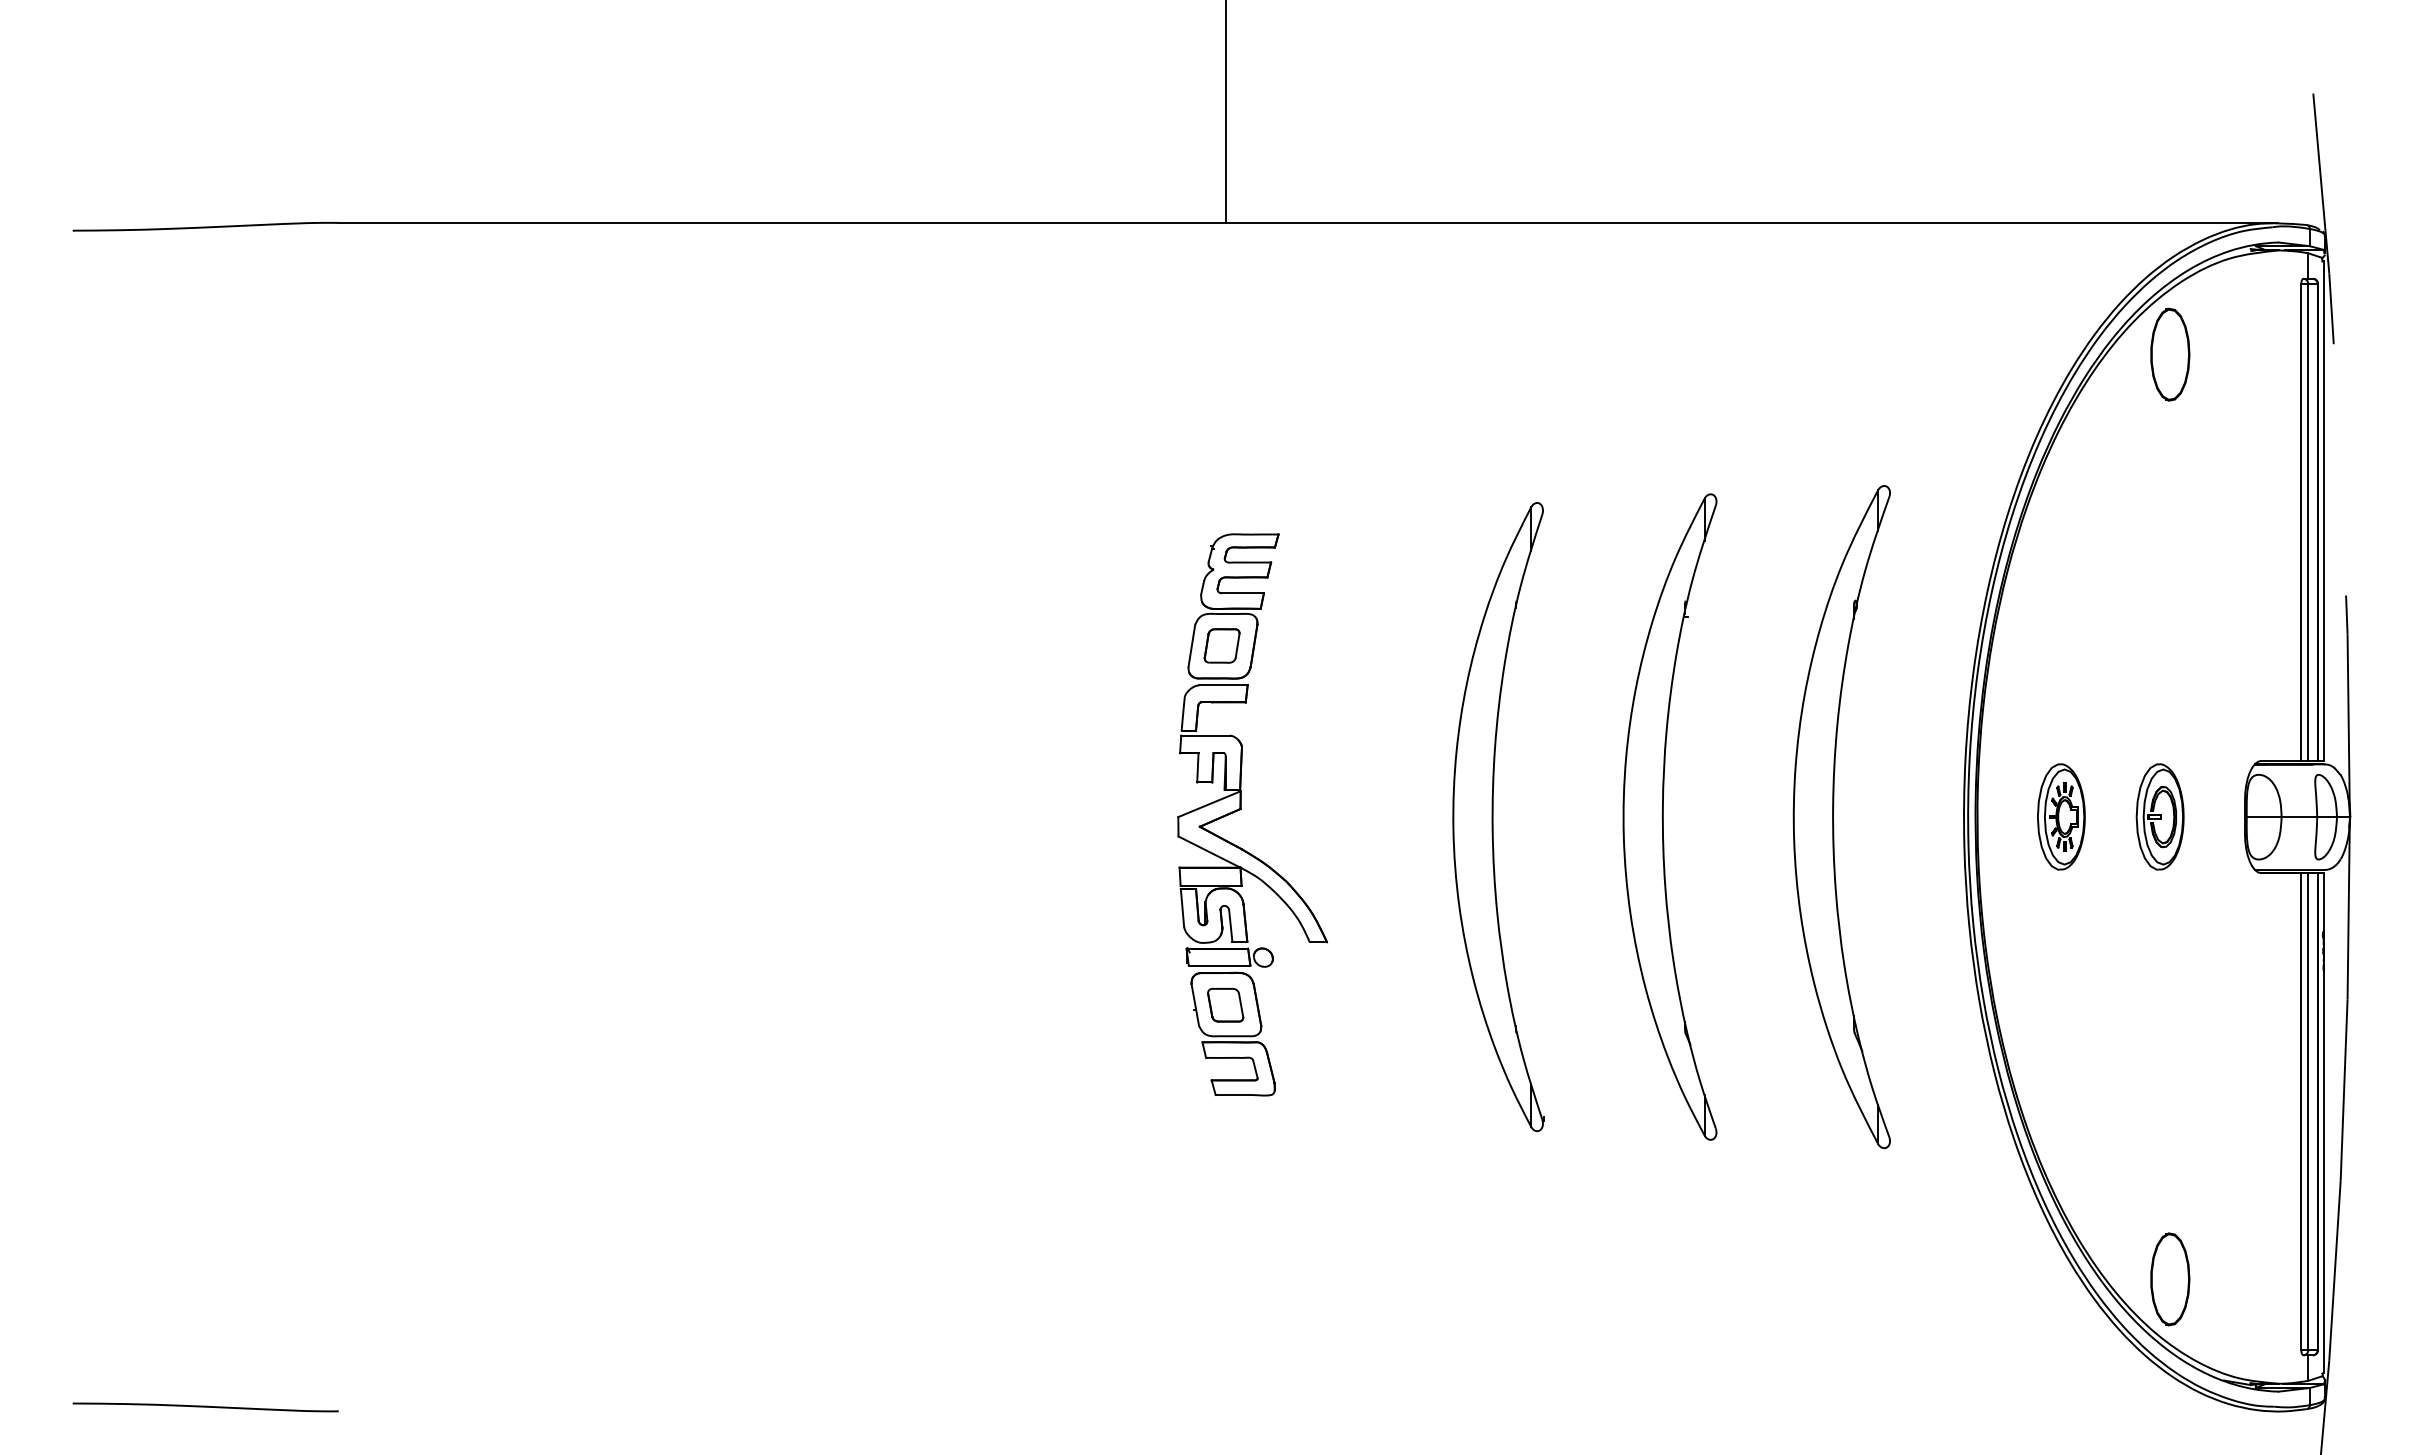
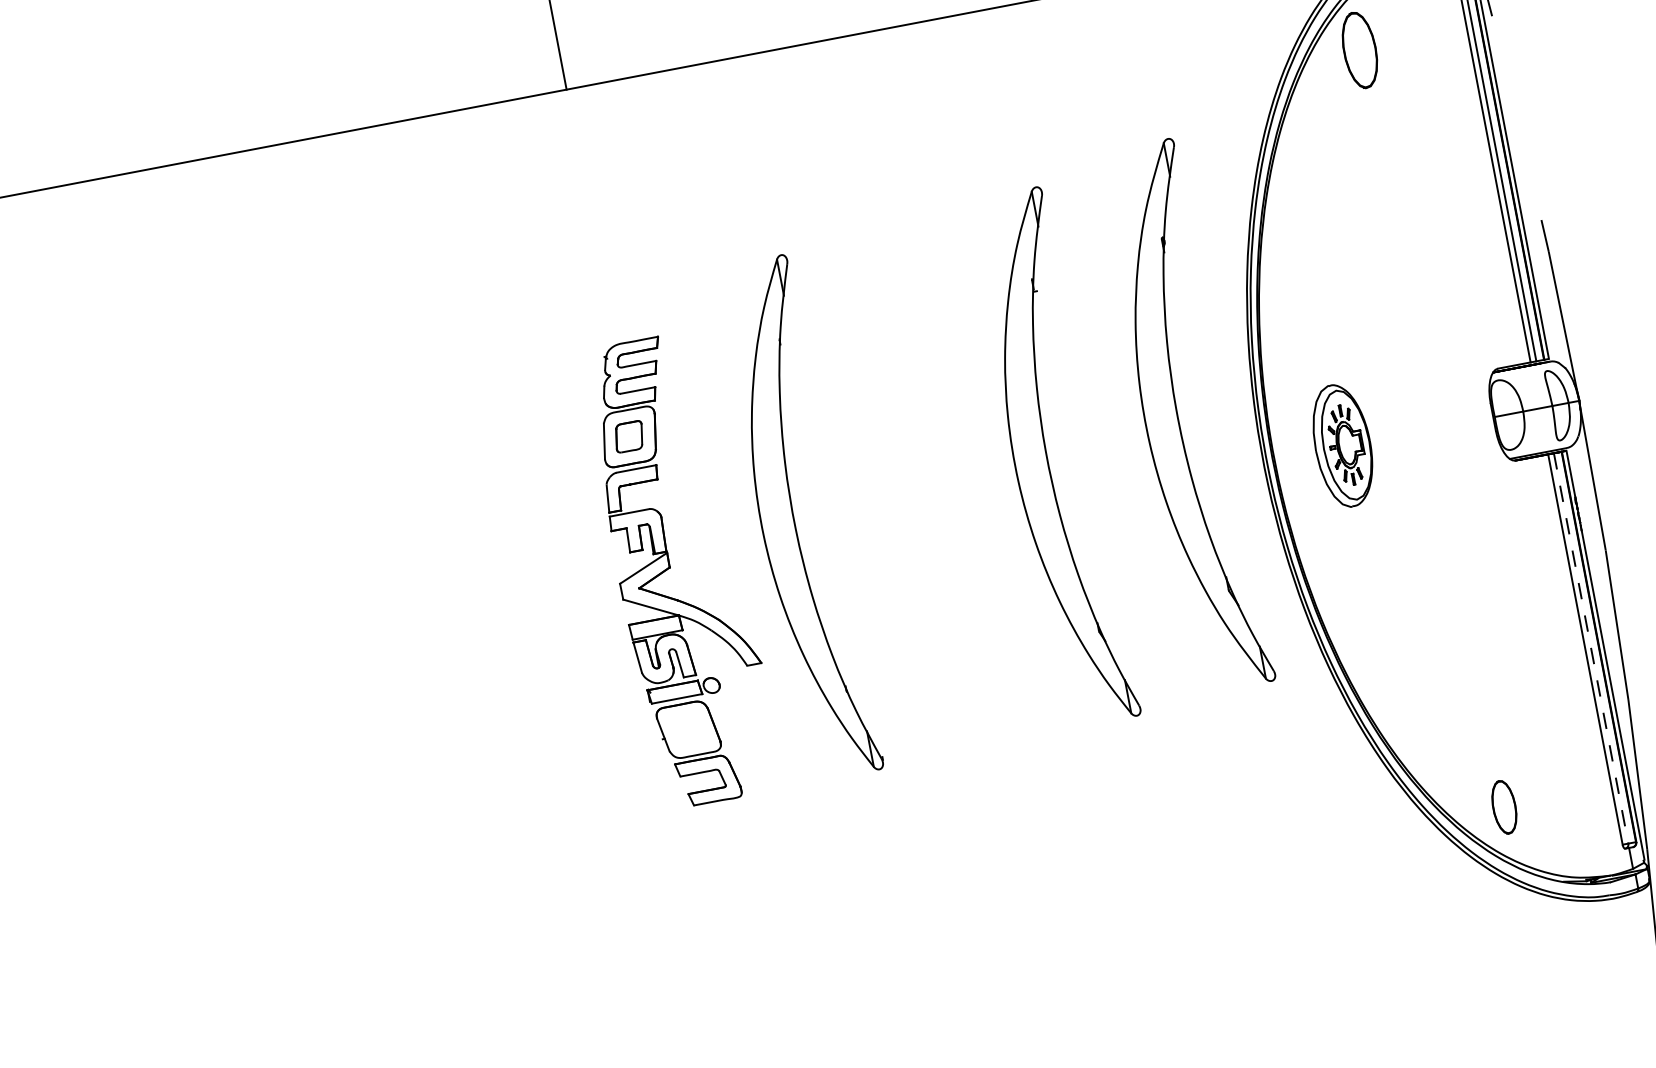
part: (1669, 816) -> (1052, 457), moved
part: (2061, 816) -> (1342, 445), size x1.4
part: (2159, 816) -> (1423, 430), removed
part: (1498, 817) -> (798, 518), moved
part: (1833, 817) -> (1178, 418), moved
part: (1225, 1005) -> (688, 730), removed
line: (2308, 1112) -> (1591, 649), solid -> dashed
part: (2170, 1279) -> (1504, 807), size x0.7

